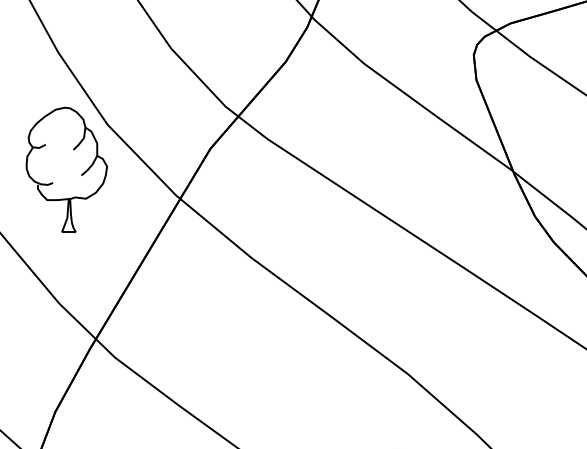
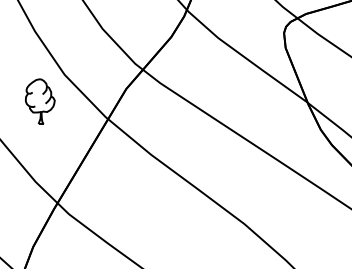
part: (67, 169) -> (40, 101), size x0.6

